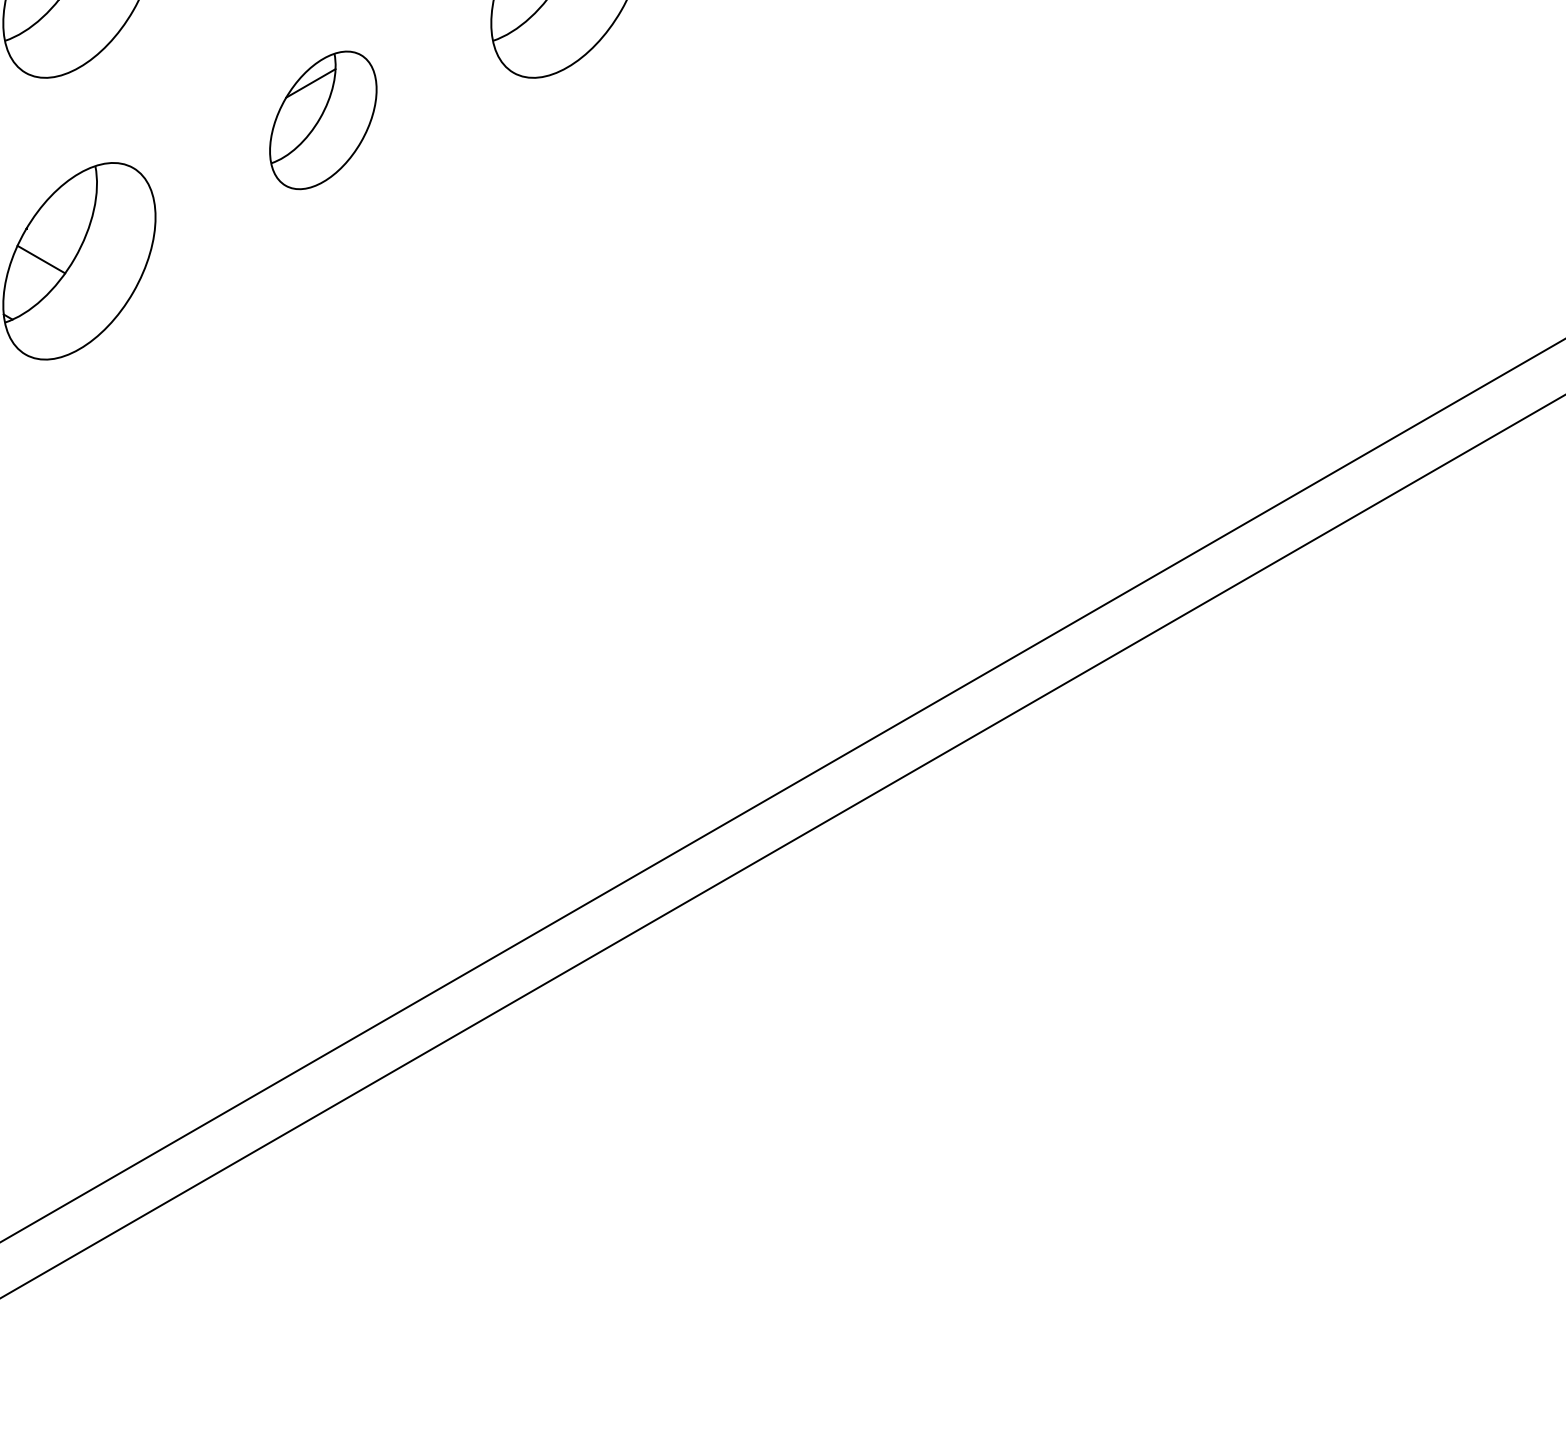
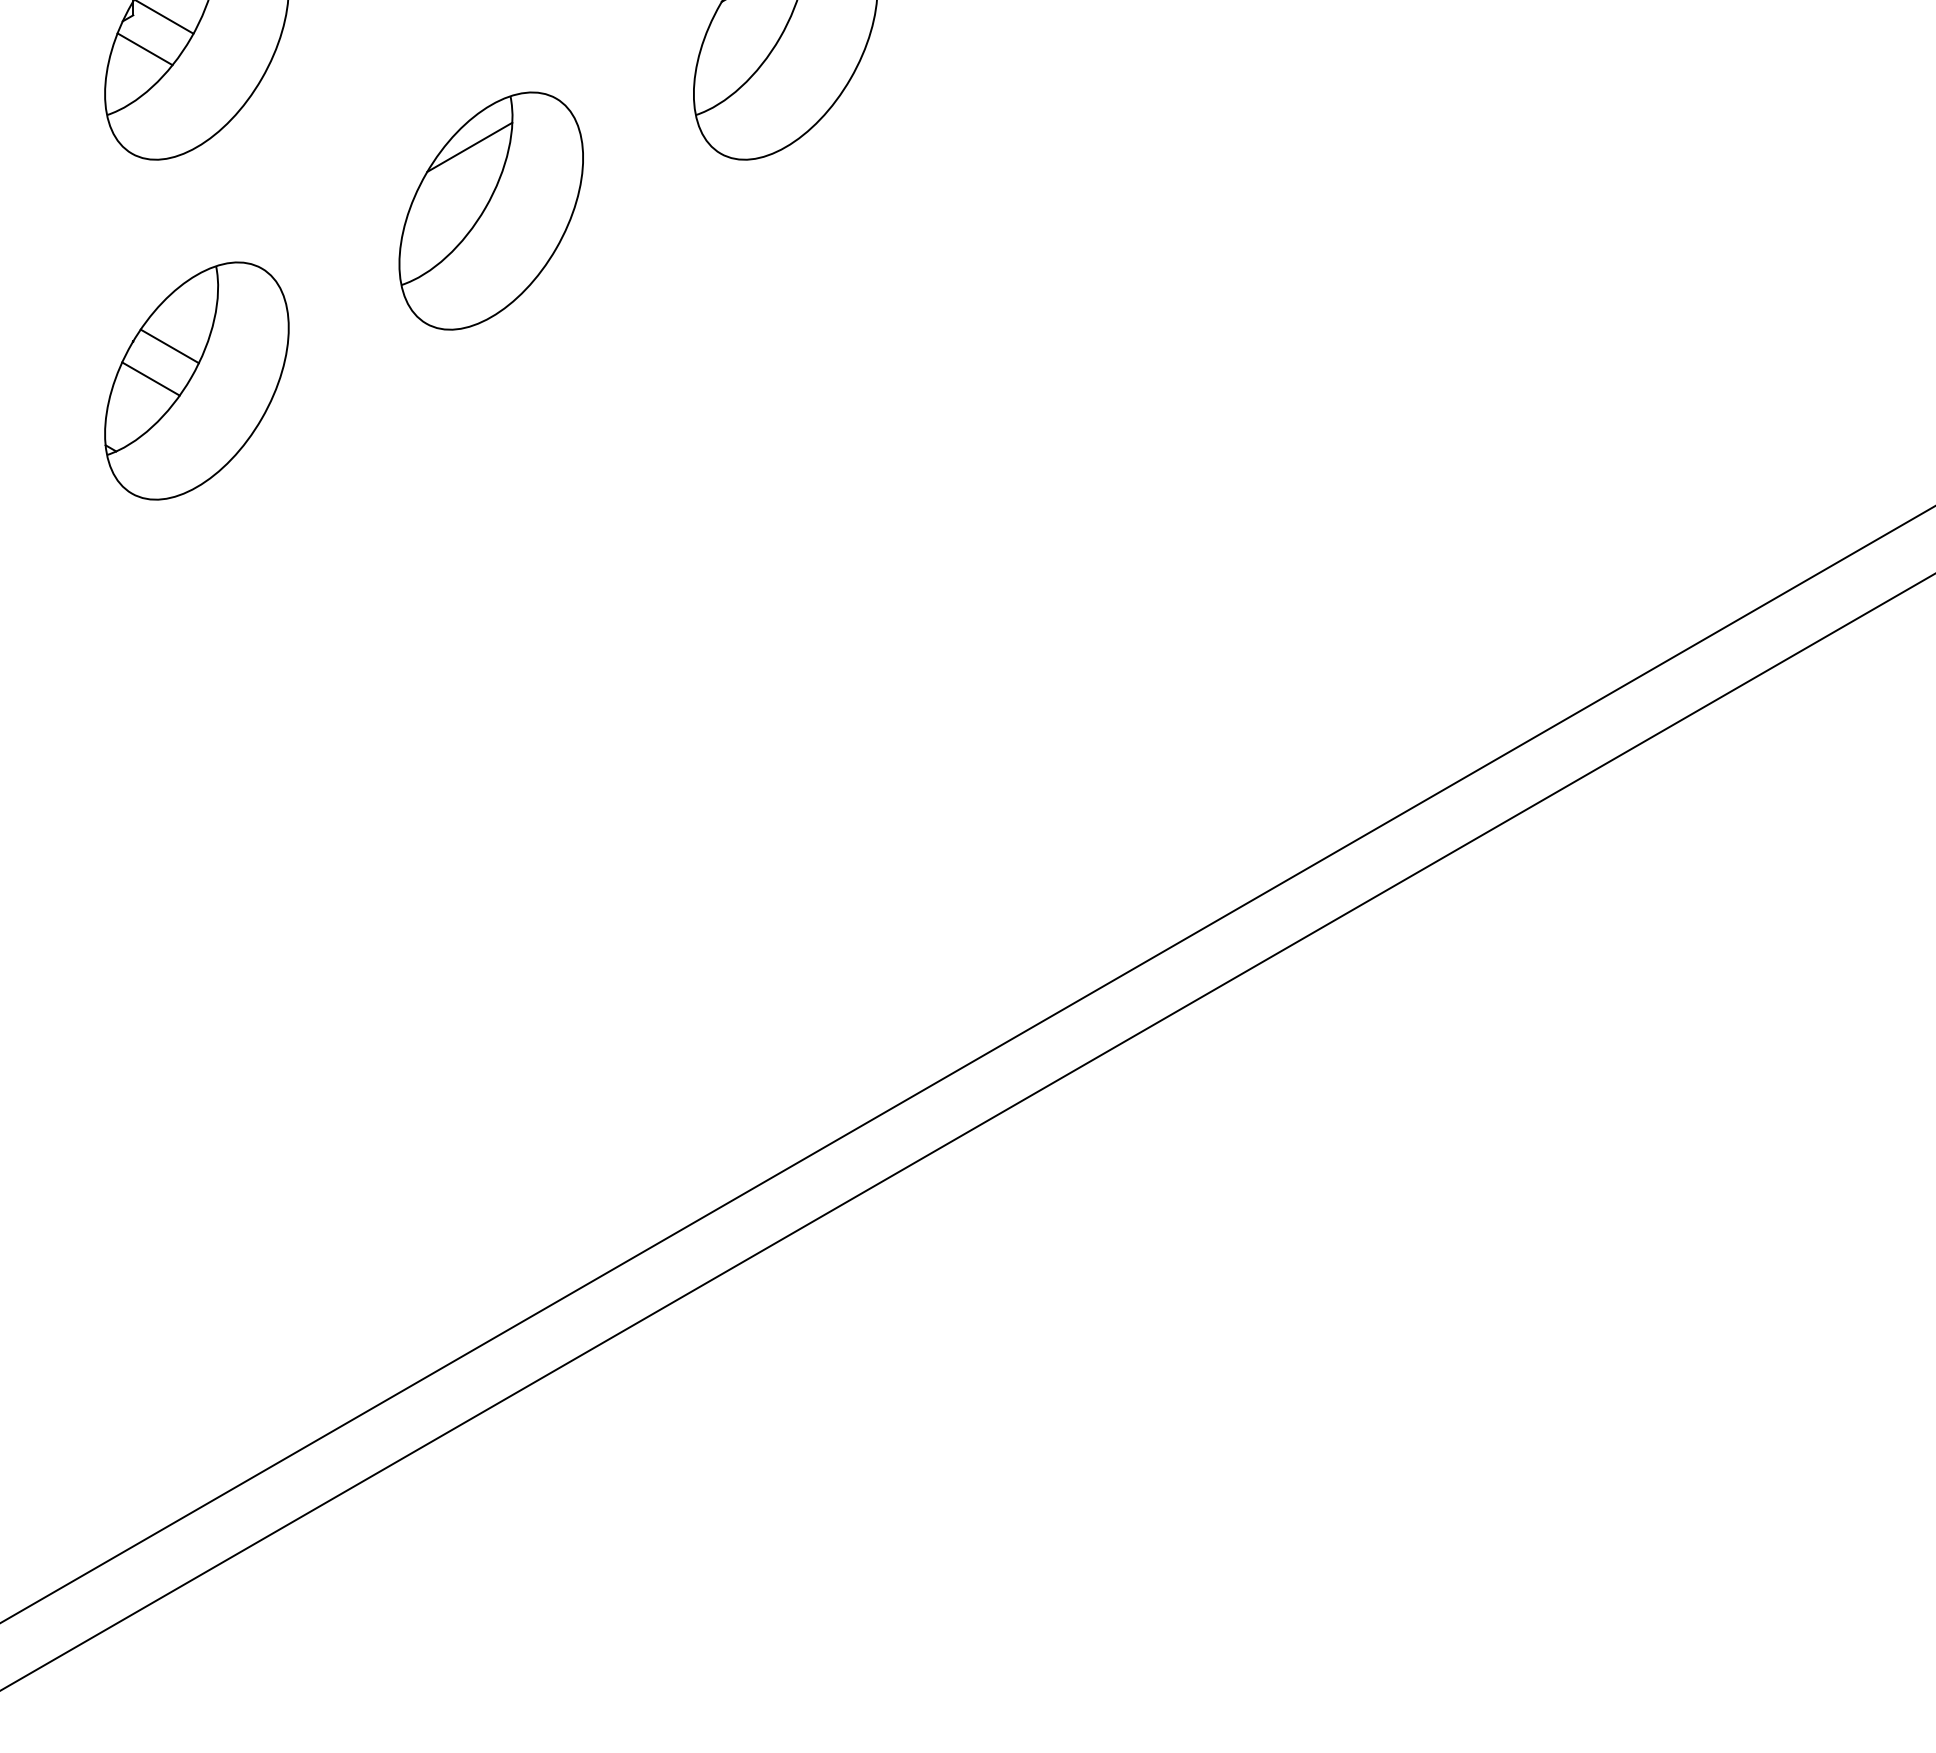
part: (322, 119) -> (490, 210), size x1.43
line: (56, 232) -> (169, 346), added

